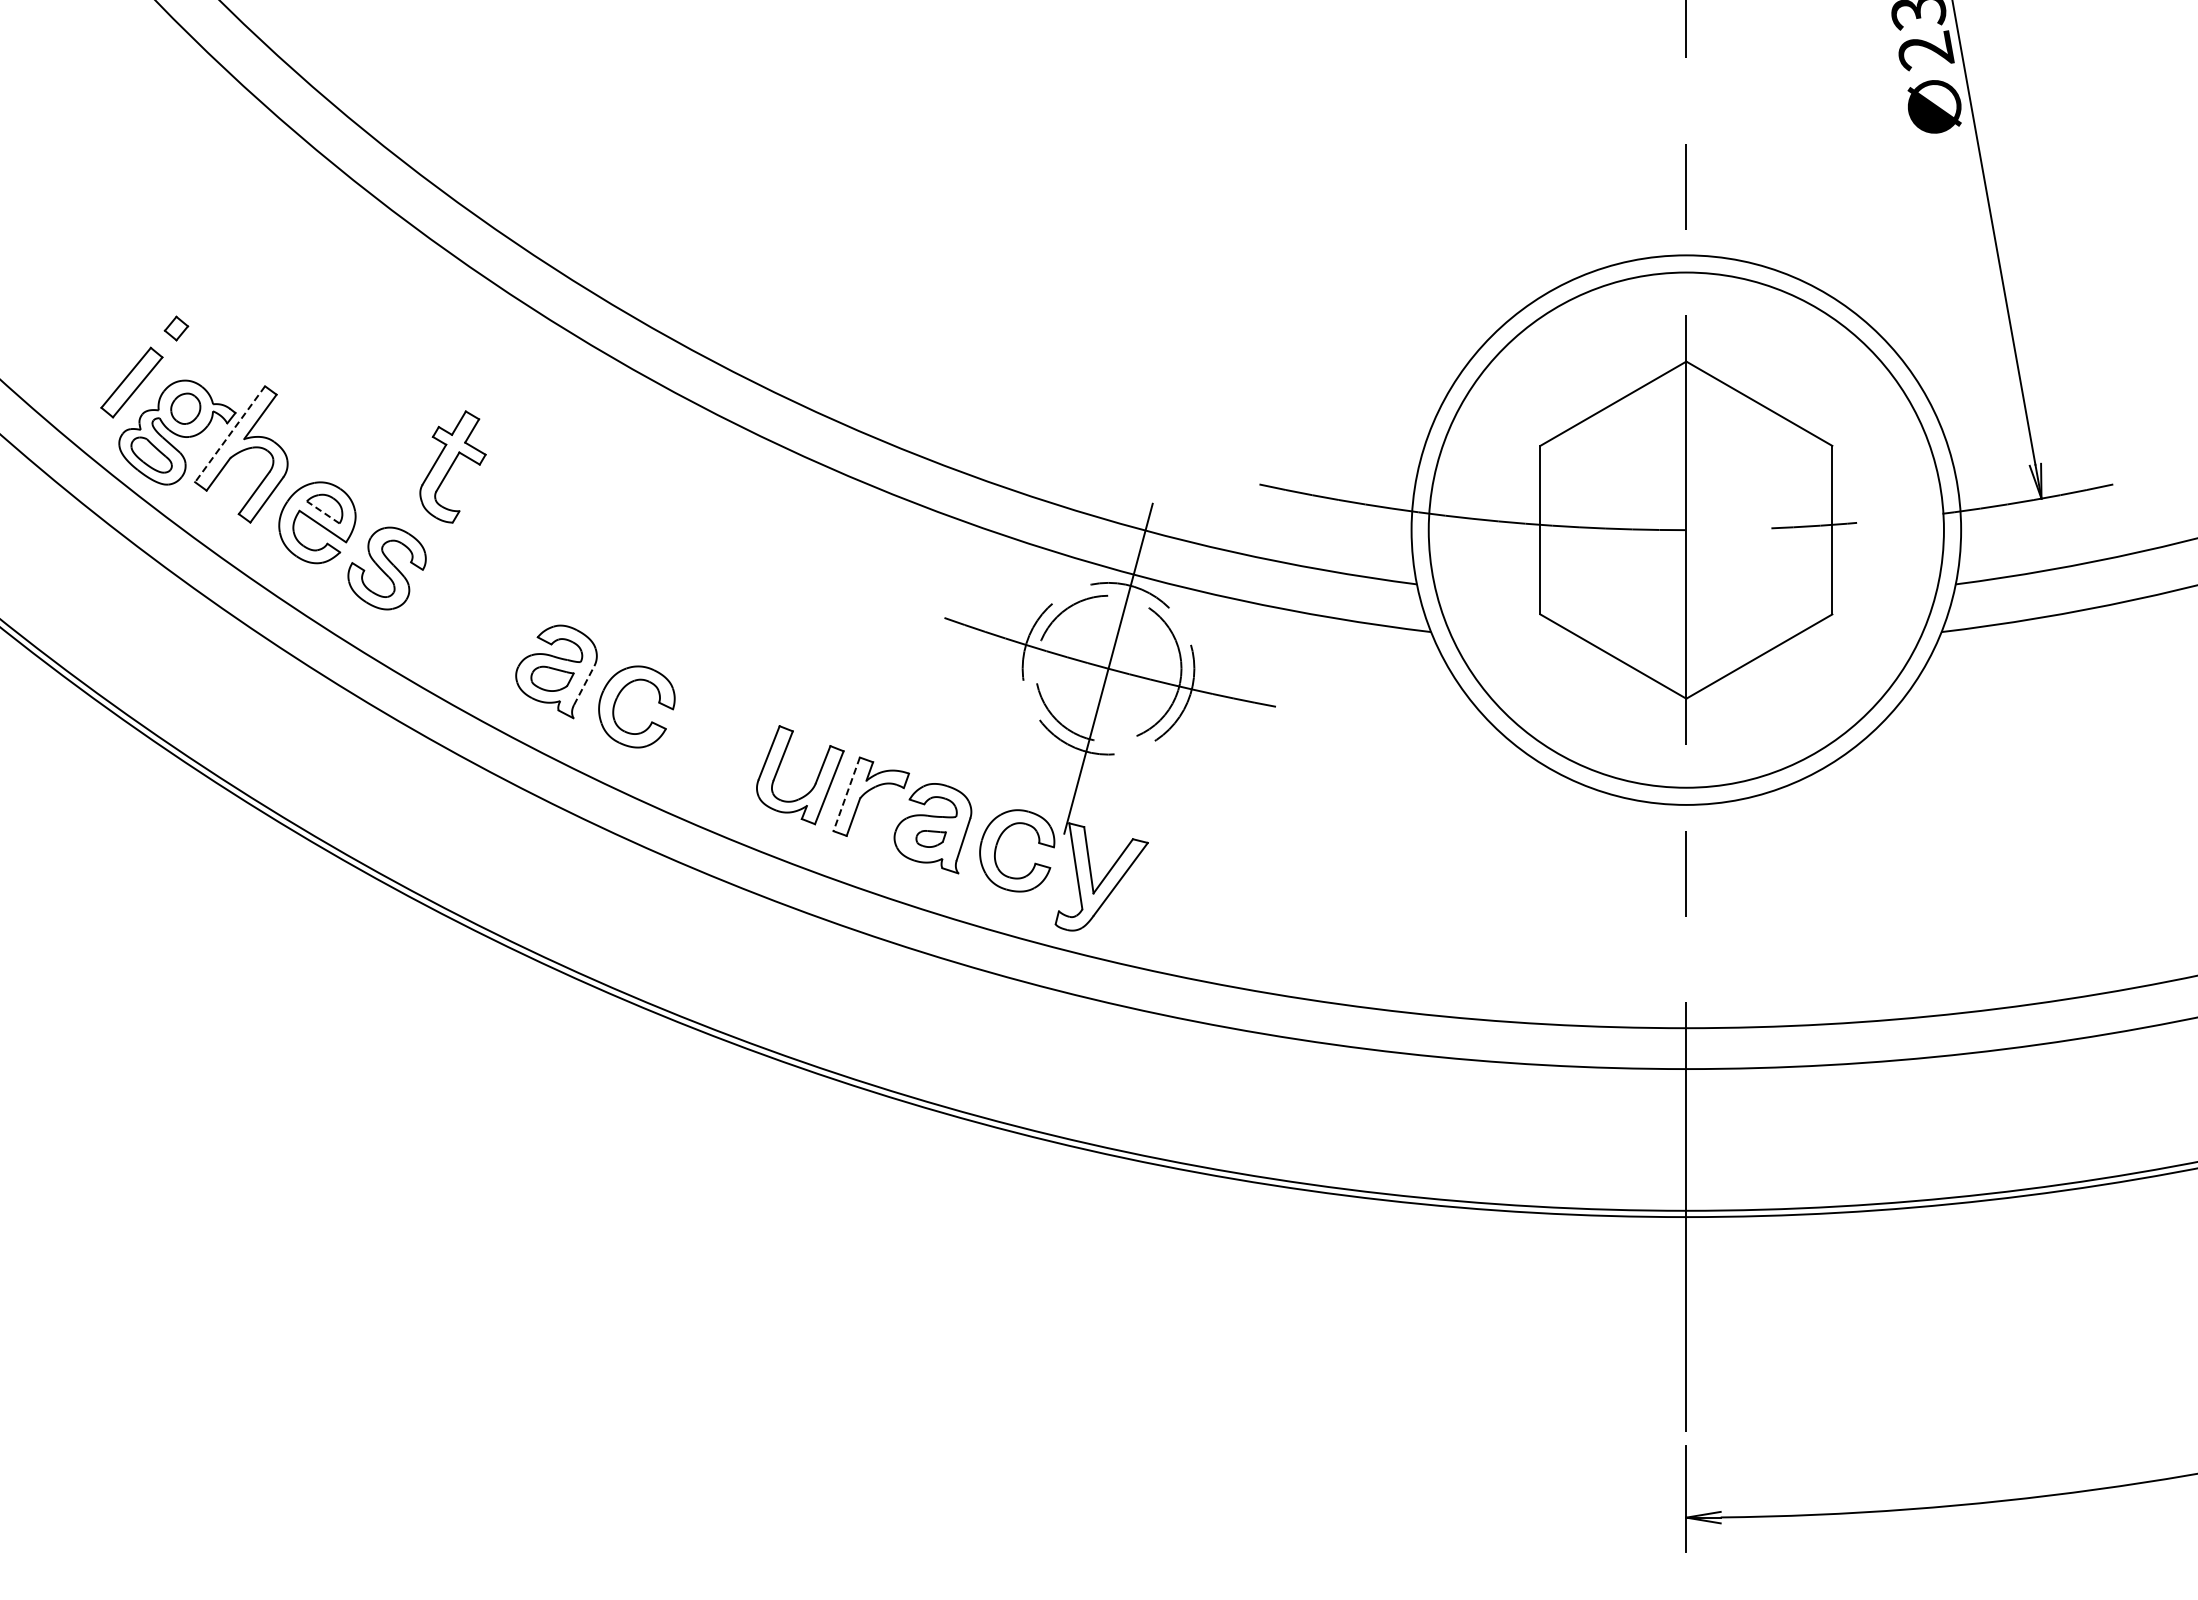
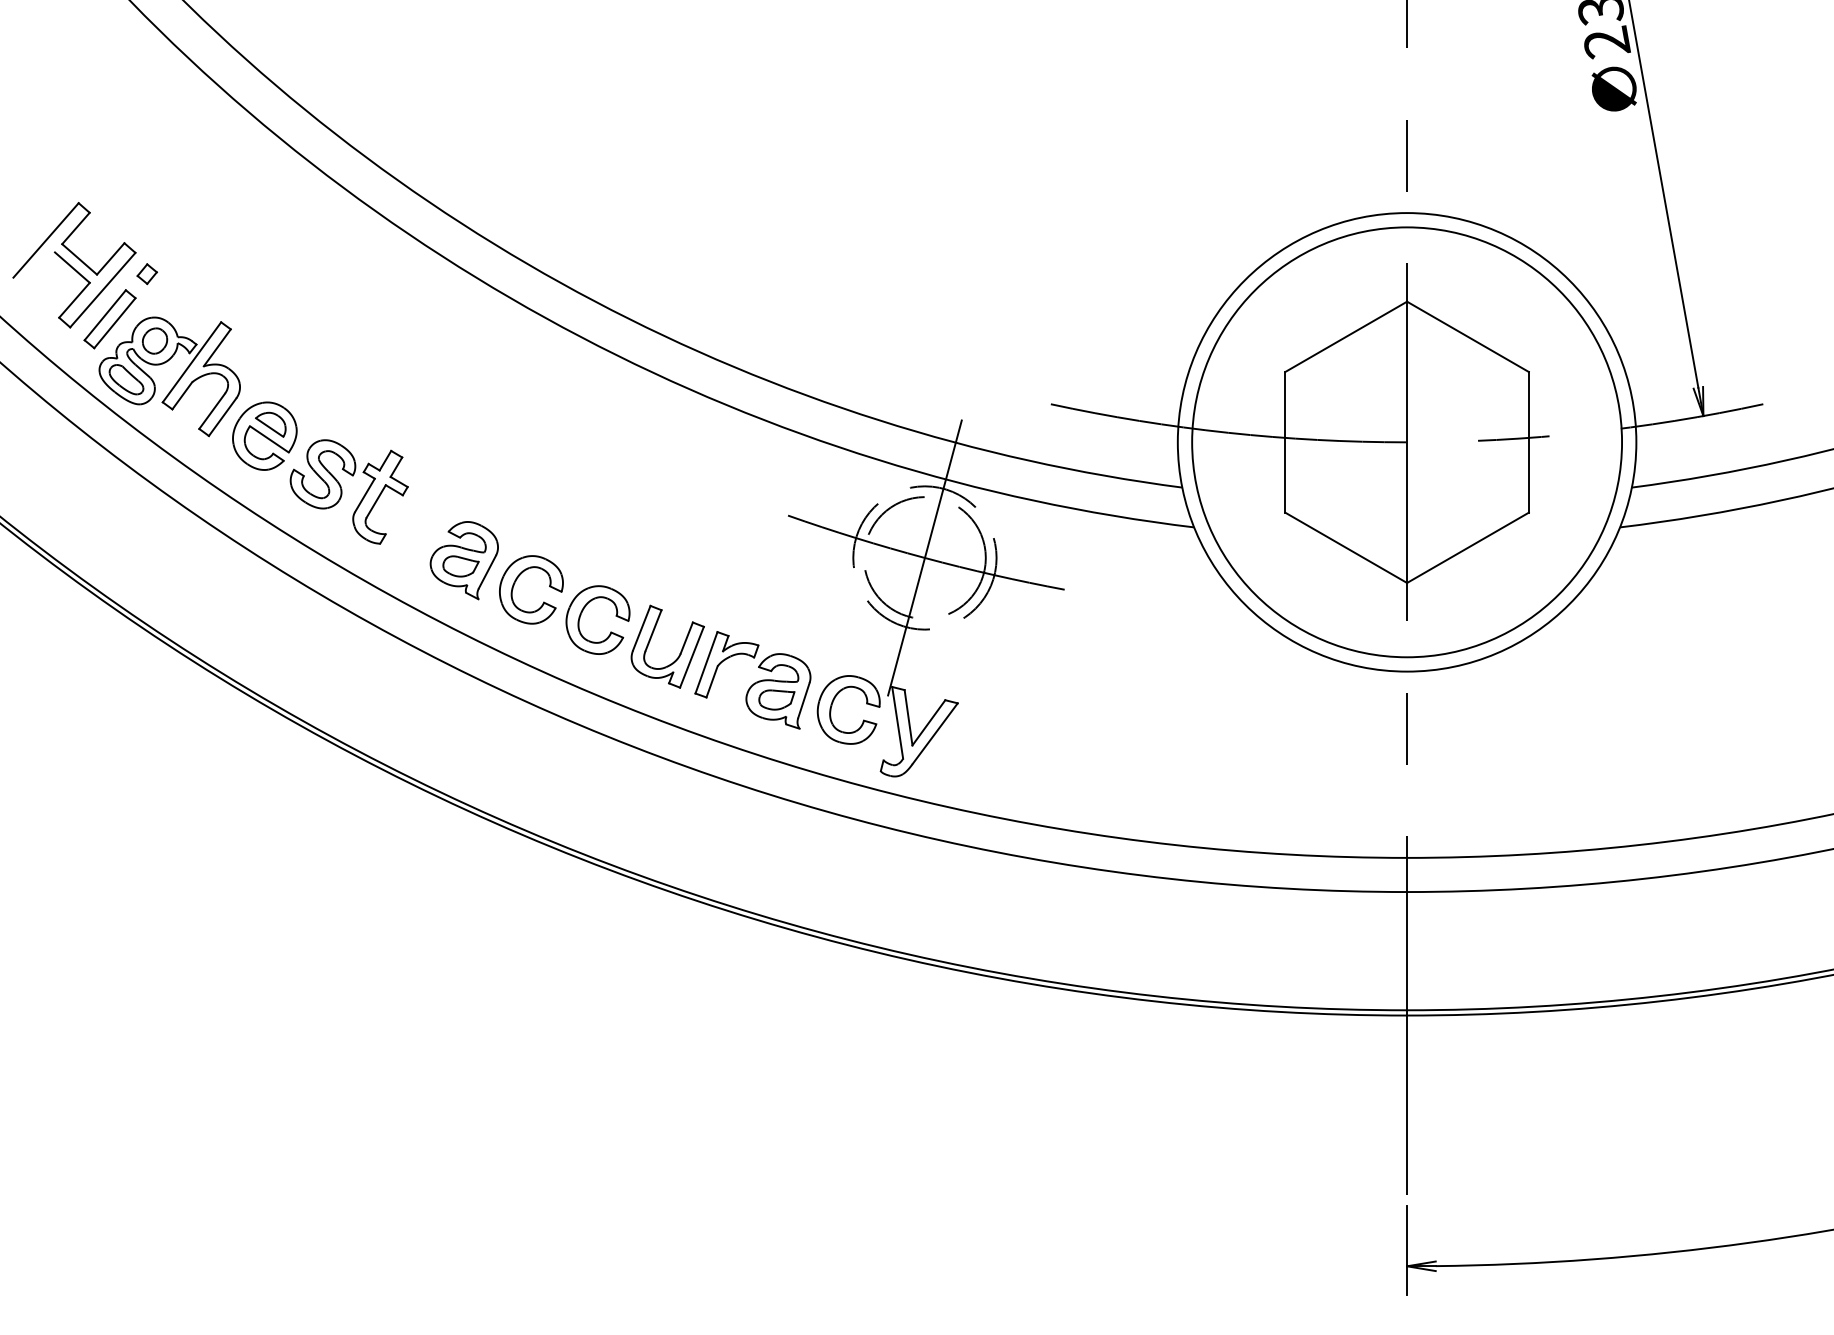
part: (89, 317) -> (74, 264), added
line: (229, 434) -> (191, 362), dashed -> solid
part: (452, 466) -> (380, 496), moved
line: (323, 512) -> (269, 427), dashed -> solid
line: (584, 685) -> (487, 571), dashed -> solid
part: (698, 733) -> (582, 612), added
line: (846, 794) -> (706, 662), dashed -> solid
part: (931, 838) -> (777, 699), size x1.43

